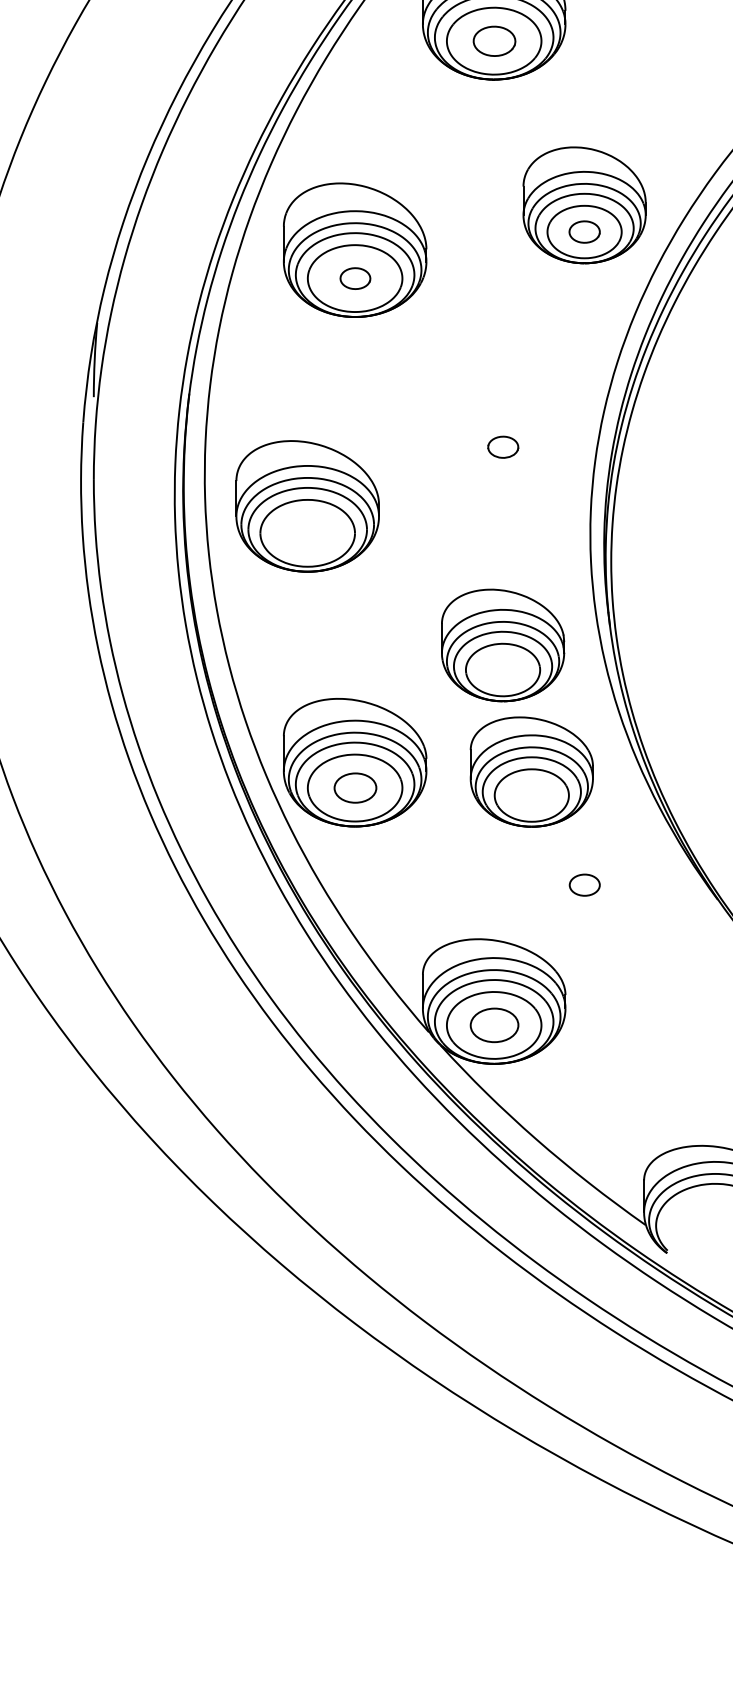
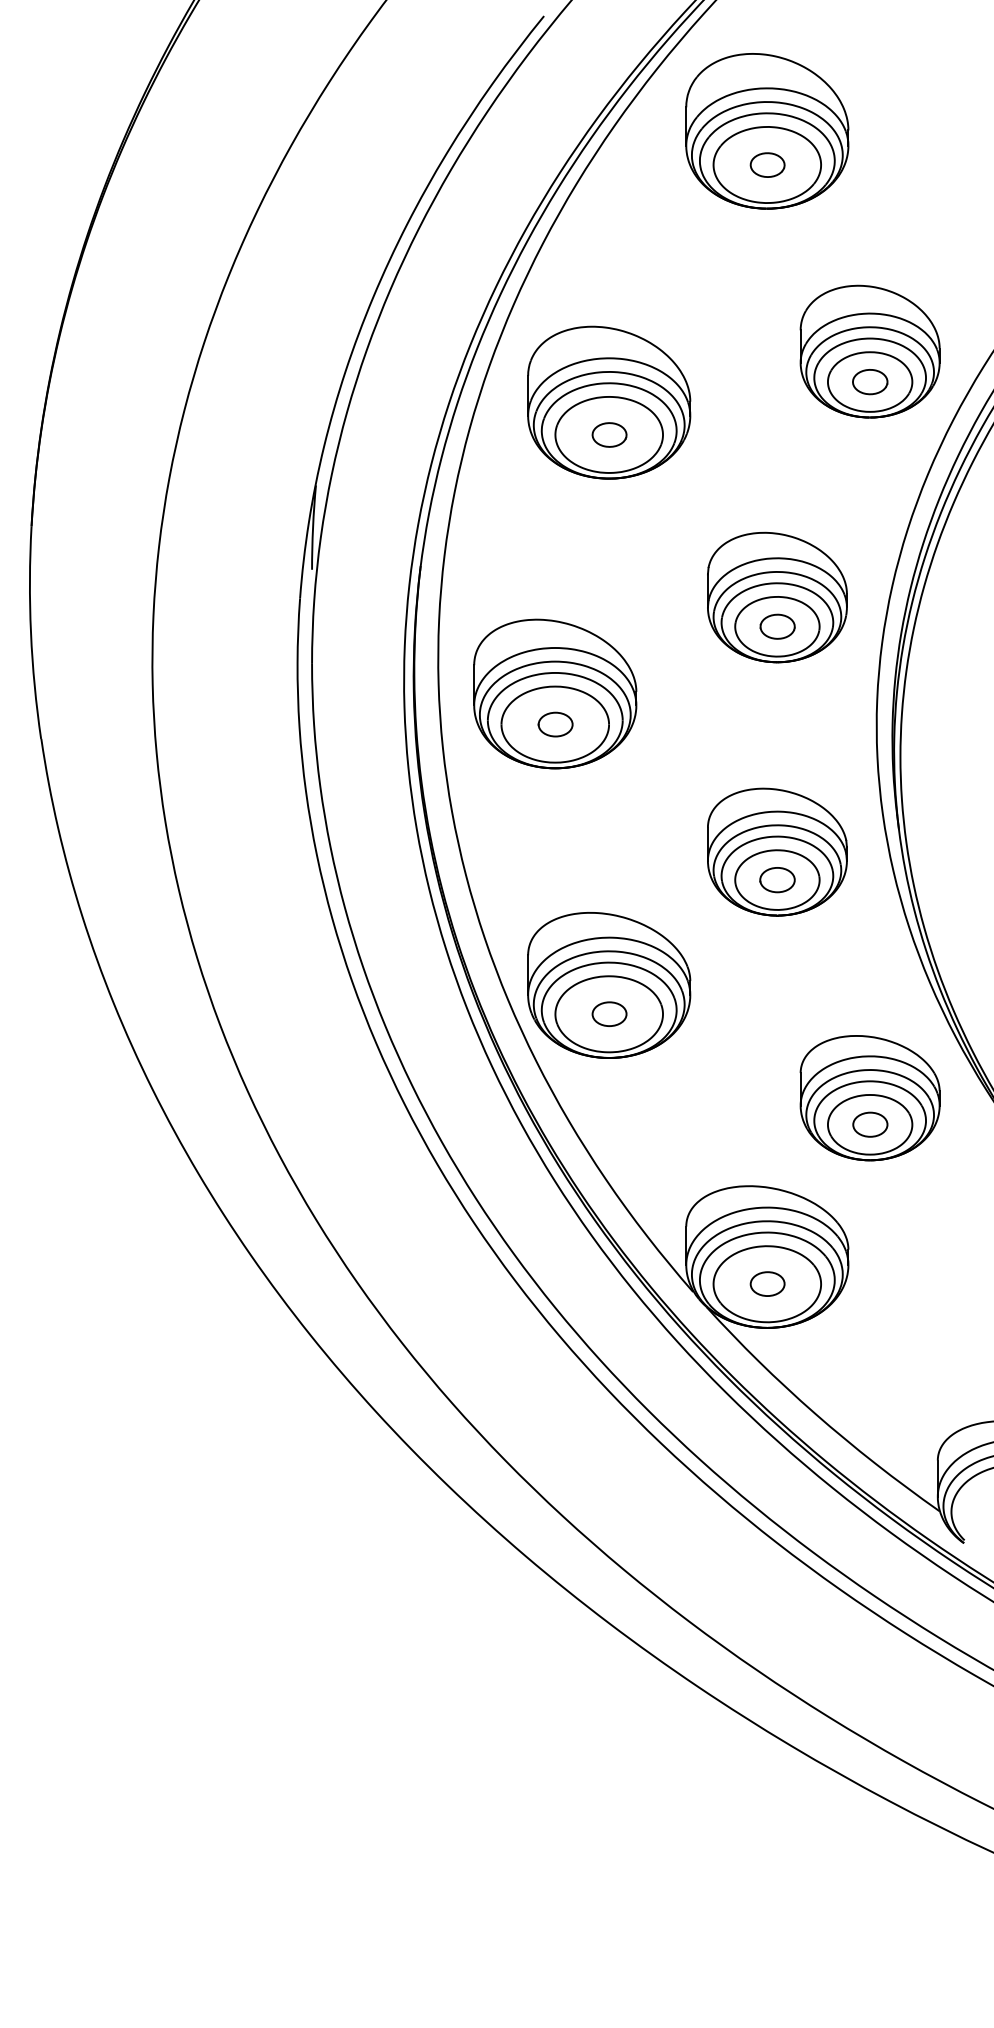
part: (494, 40) -> (767, 164), size x0.71
part: (503, 421) -> (777, 597), added
part: (307, 533) -> (555, 724), added
part: (503, 670) -> (777, 880), added
part: (531, 772) -> (869, 1098), moved
part: (355, 787) -> (609, 1013), size x0.71
part: (494, 1024) -> (767, 1283), size x0.62

